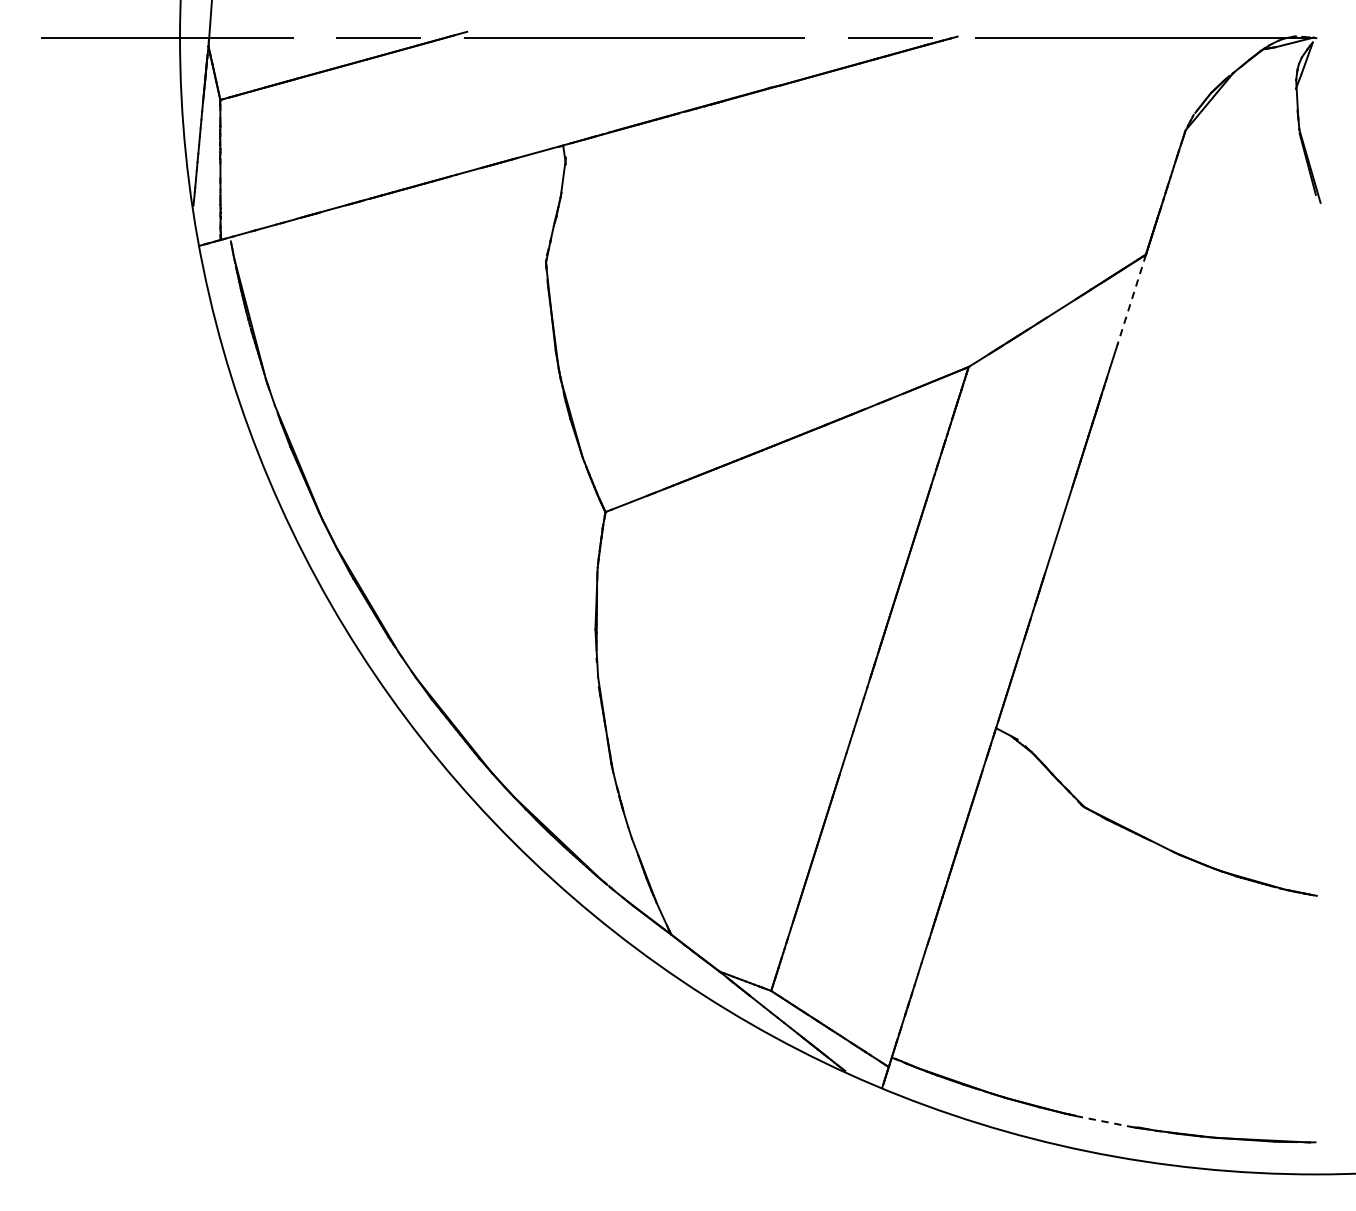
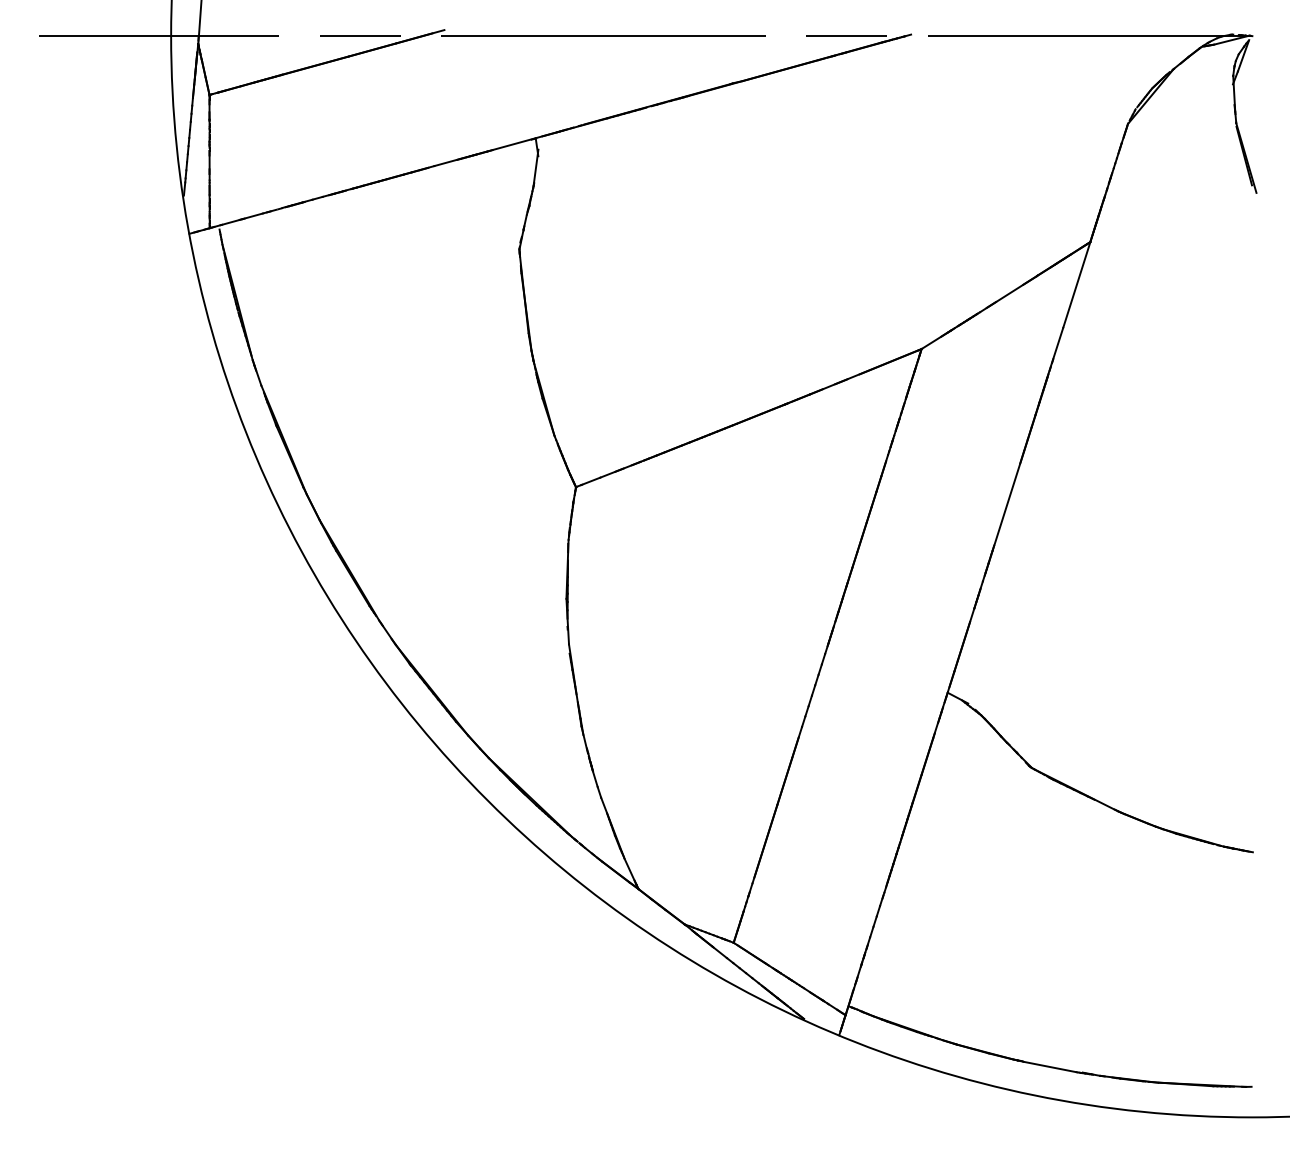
line: (1131, 300) -> (1076, 285), dashed -> solid
line: (1103, 1120) -> (1049, 1066), dashed -> solid

